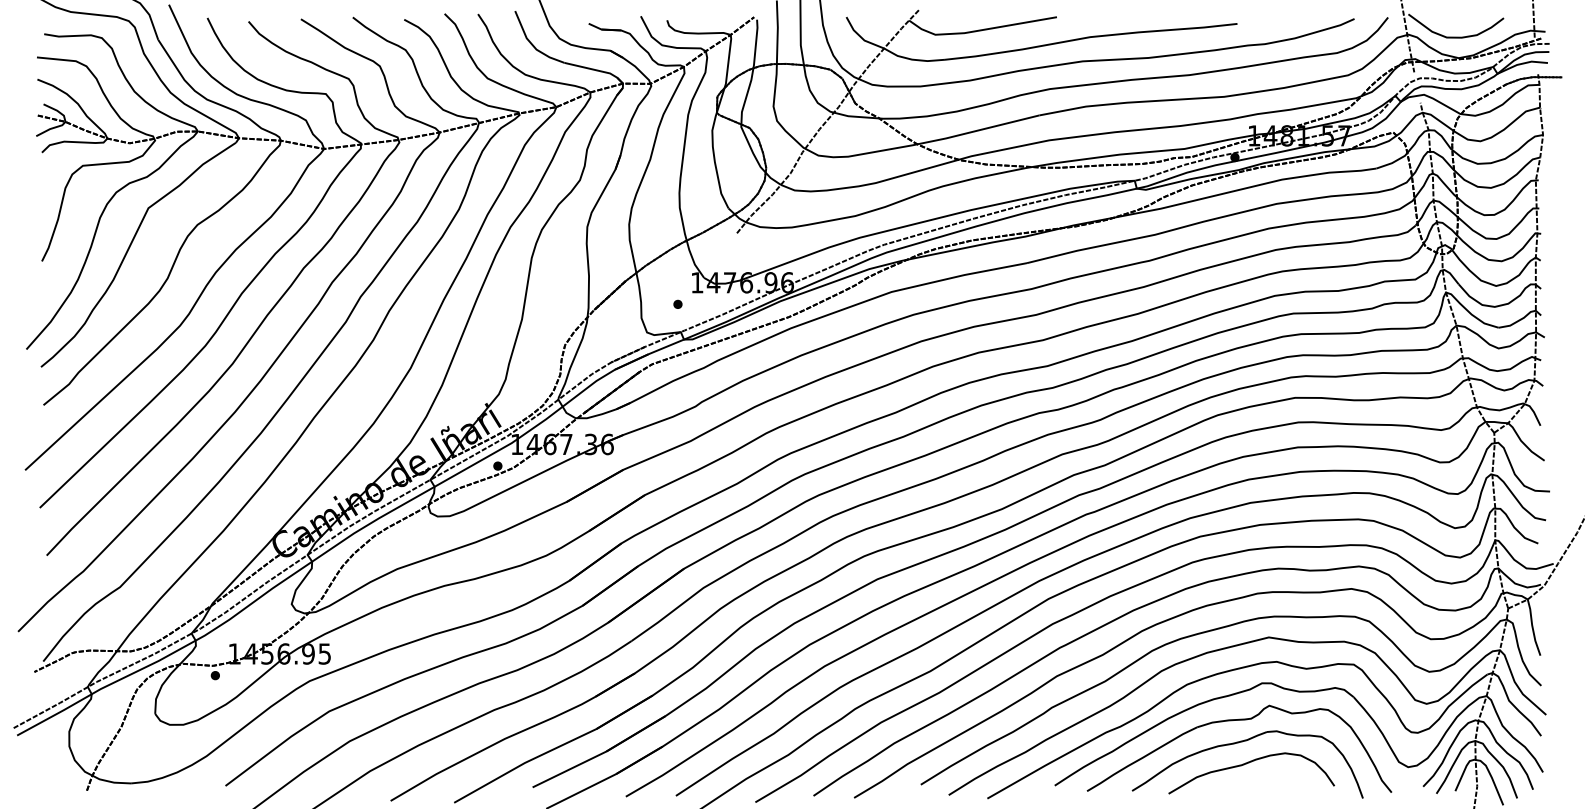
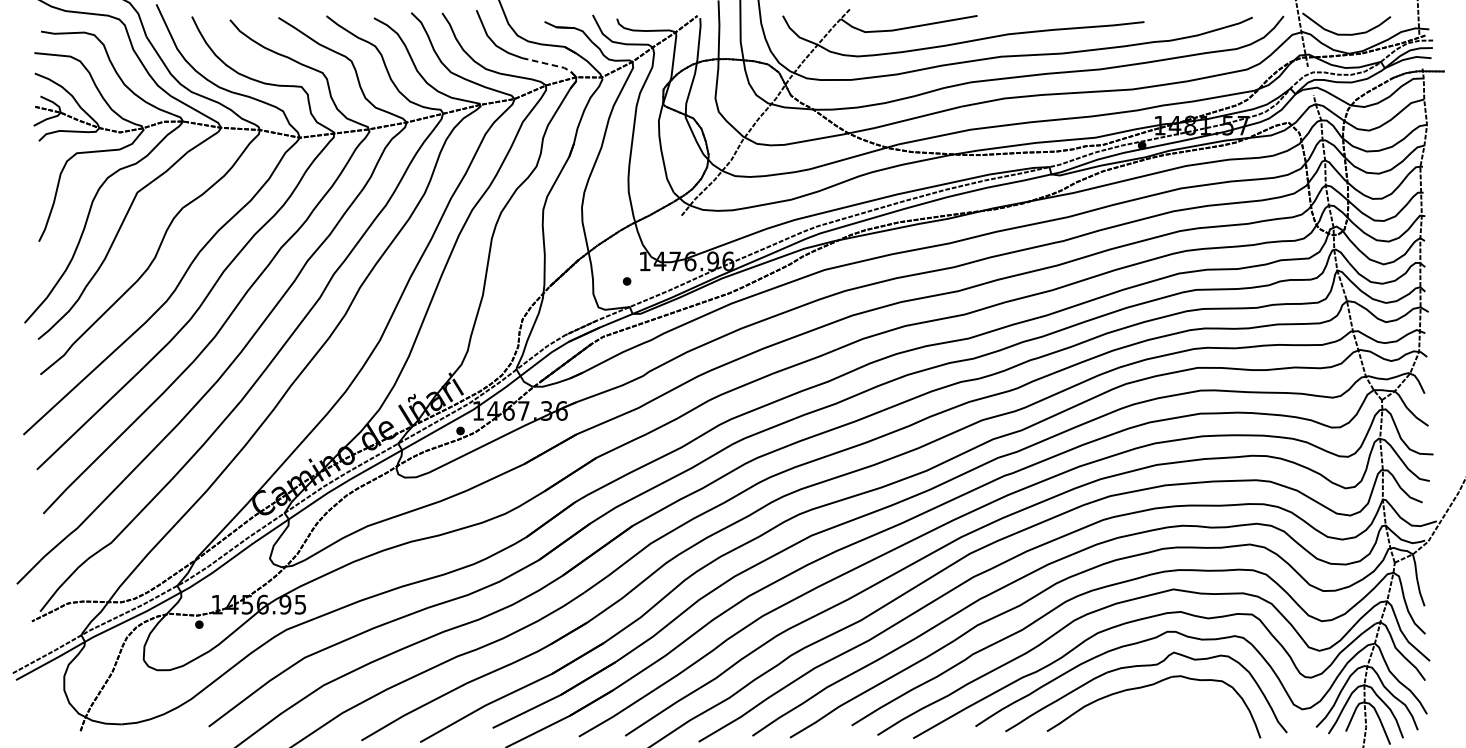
line: (596, 70) -> (551, 65), solid -> dashed
curve: (1249, 763) -> (1155, 705), removed

